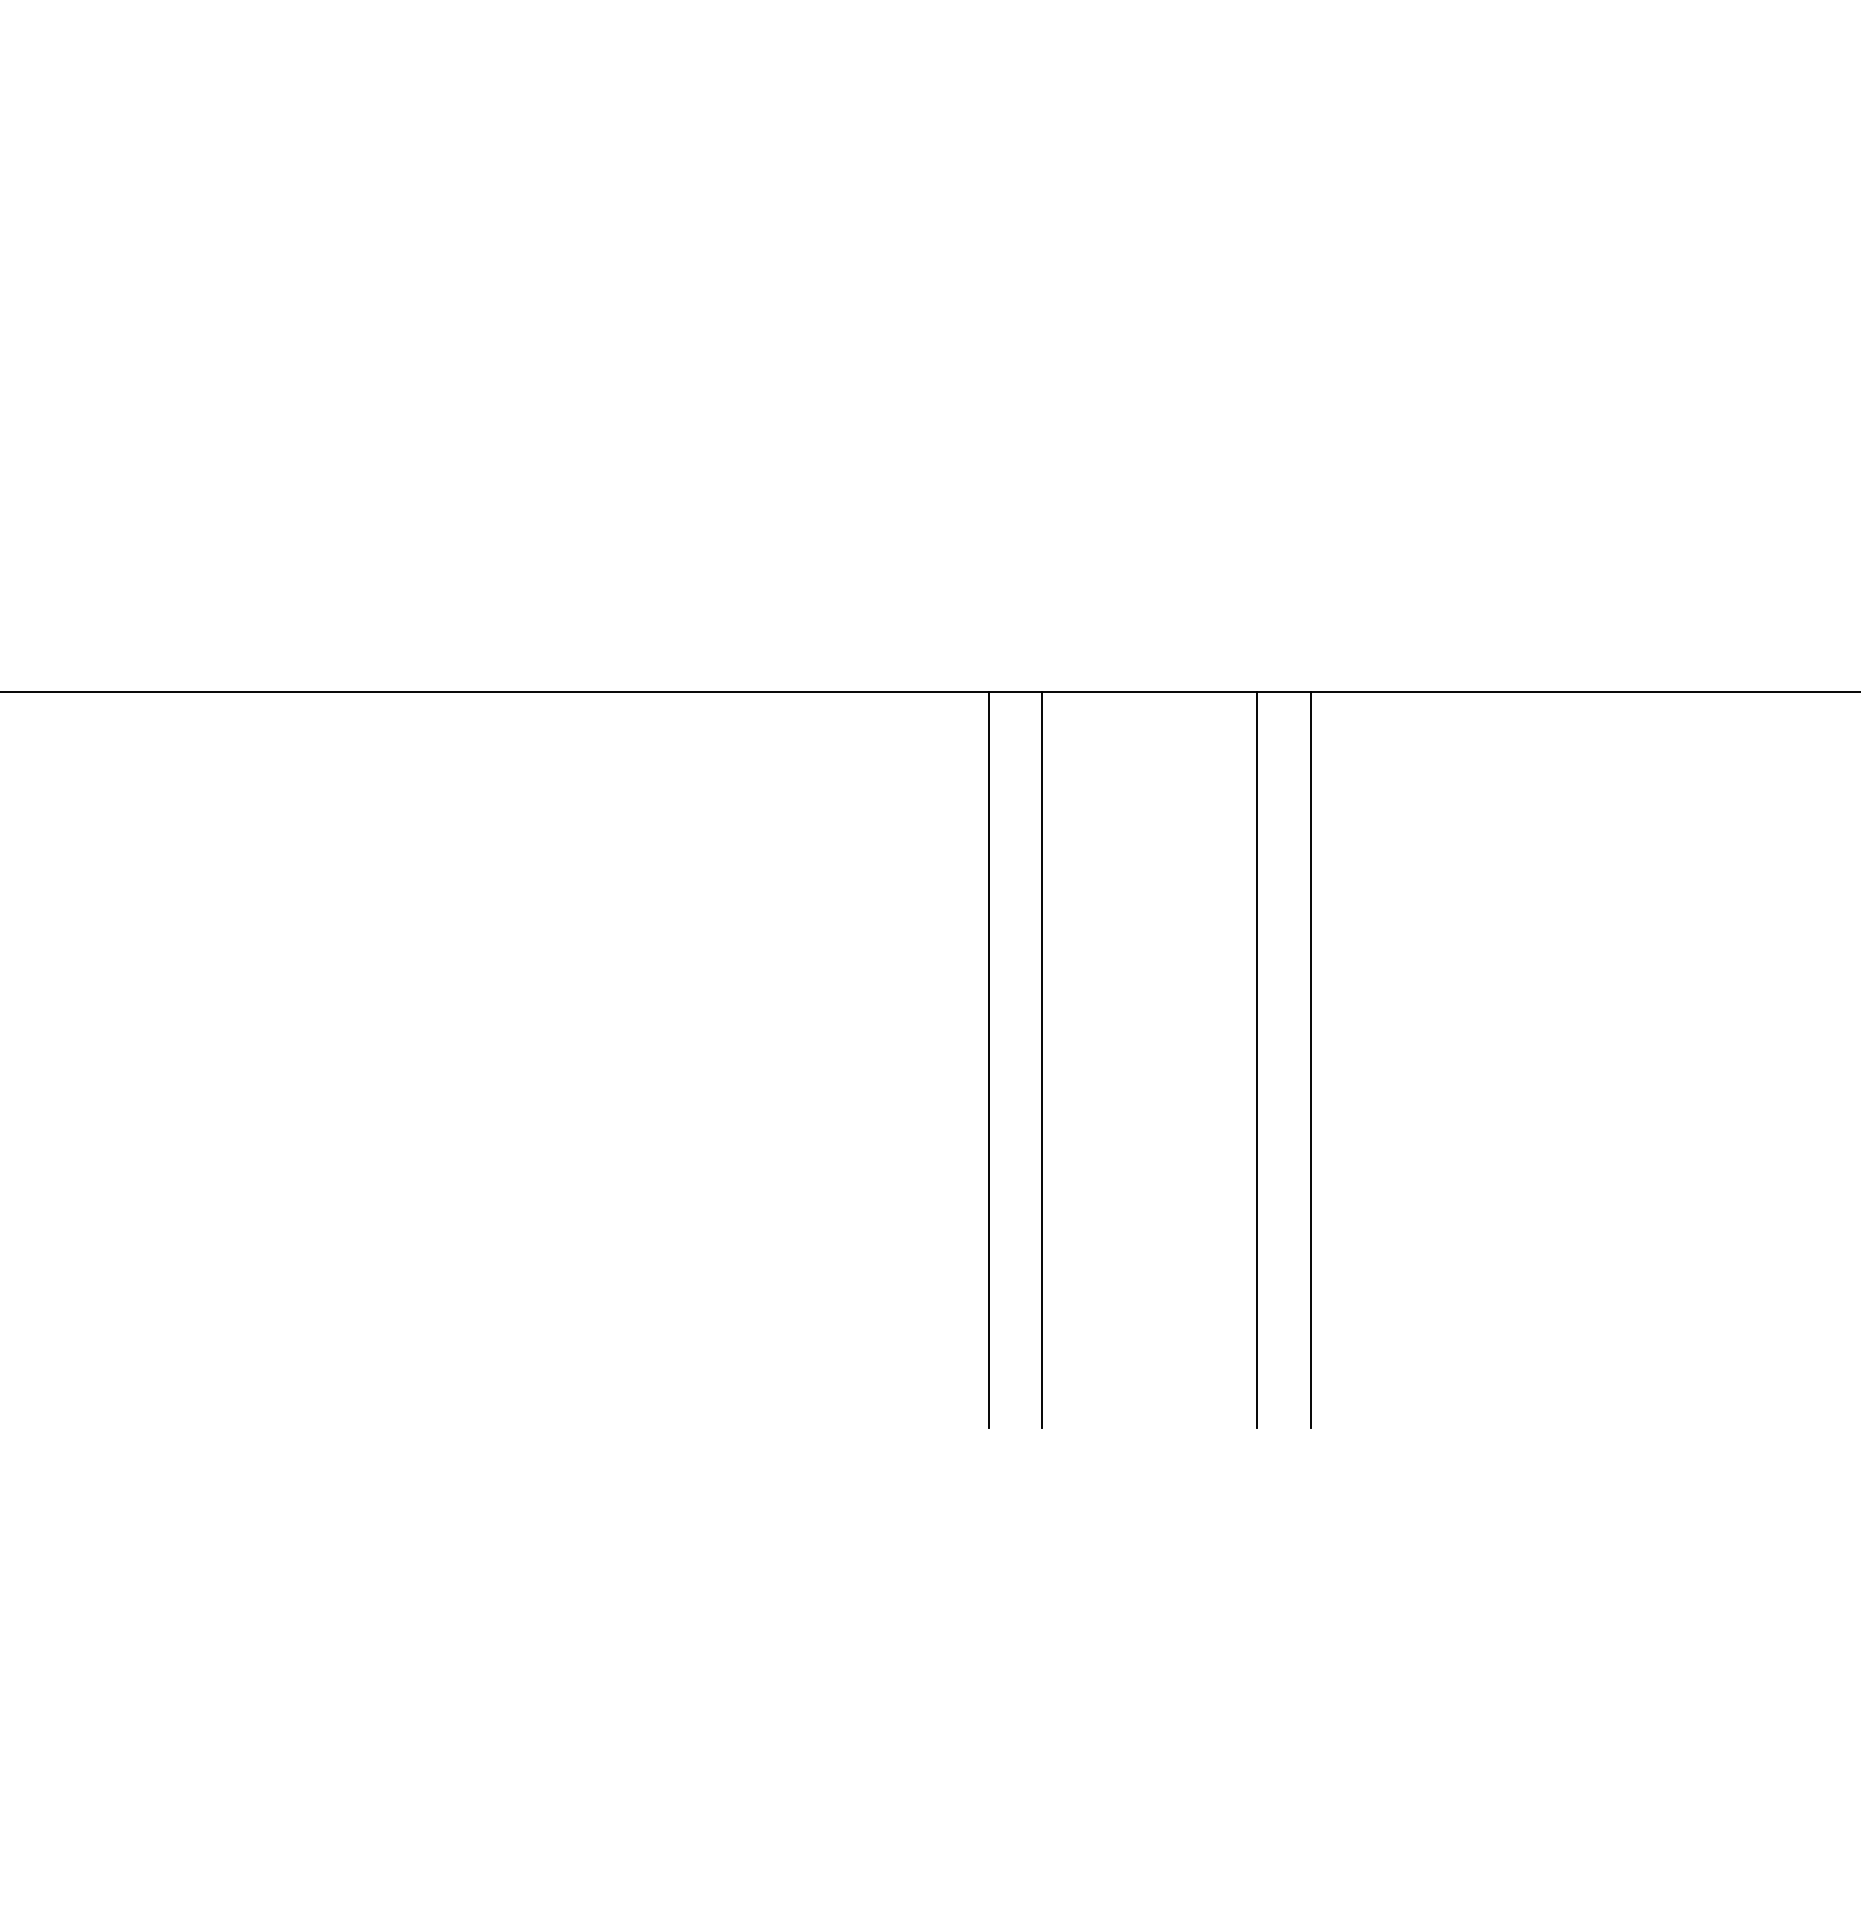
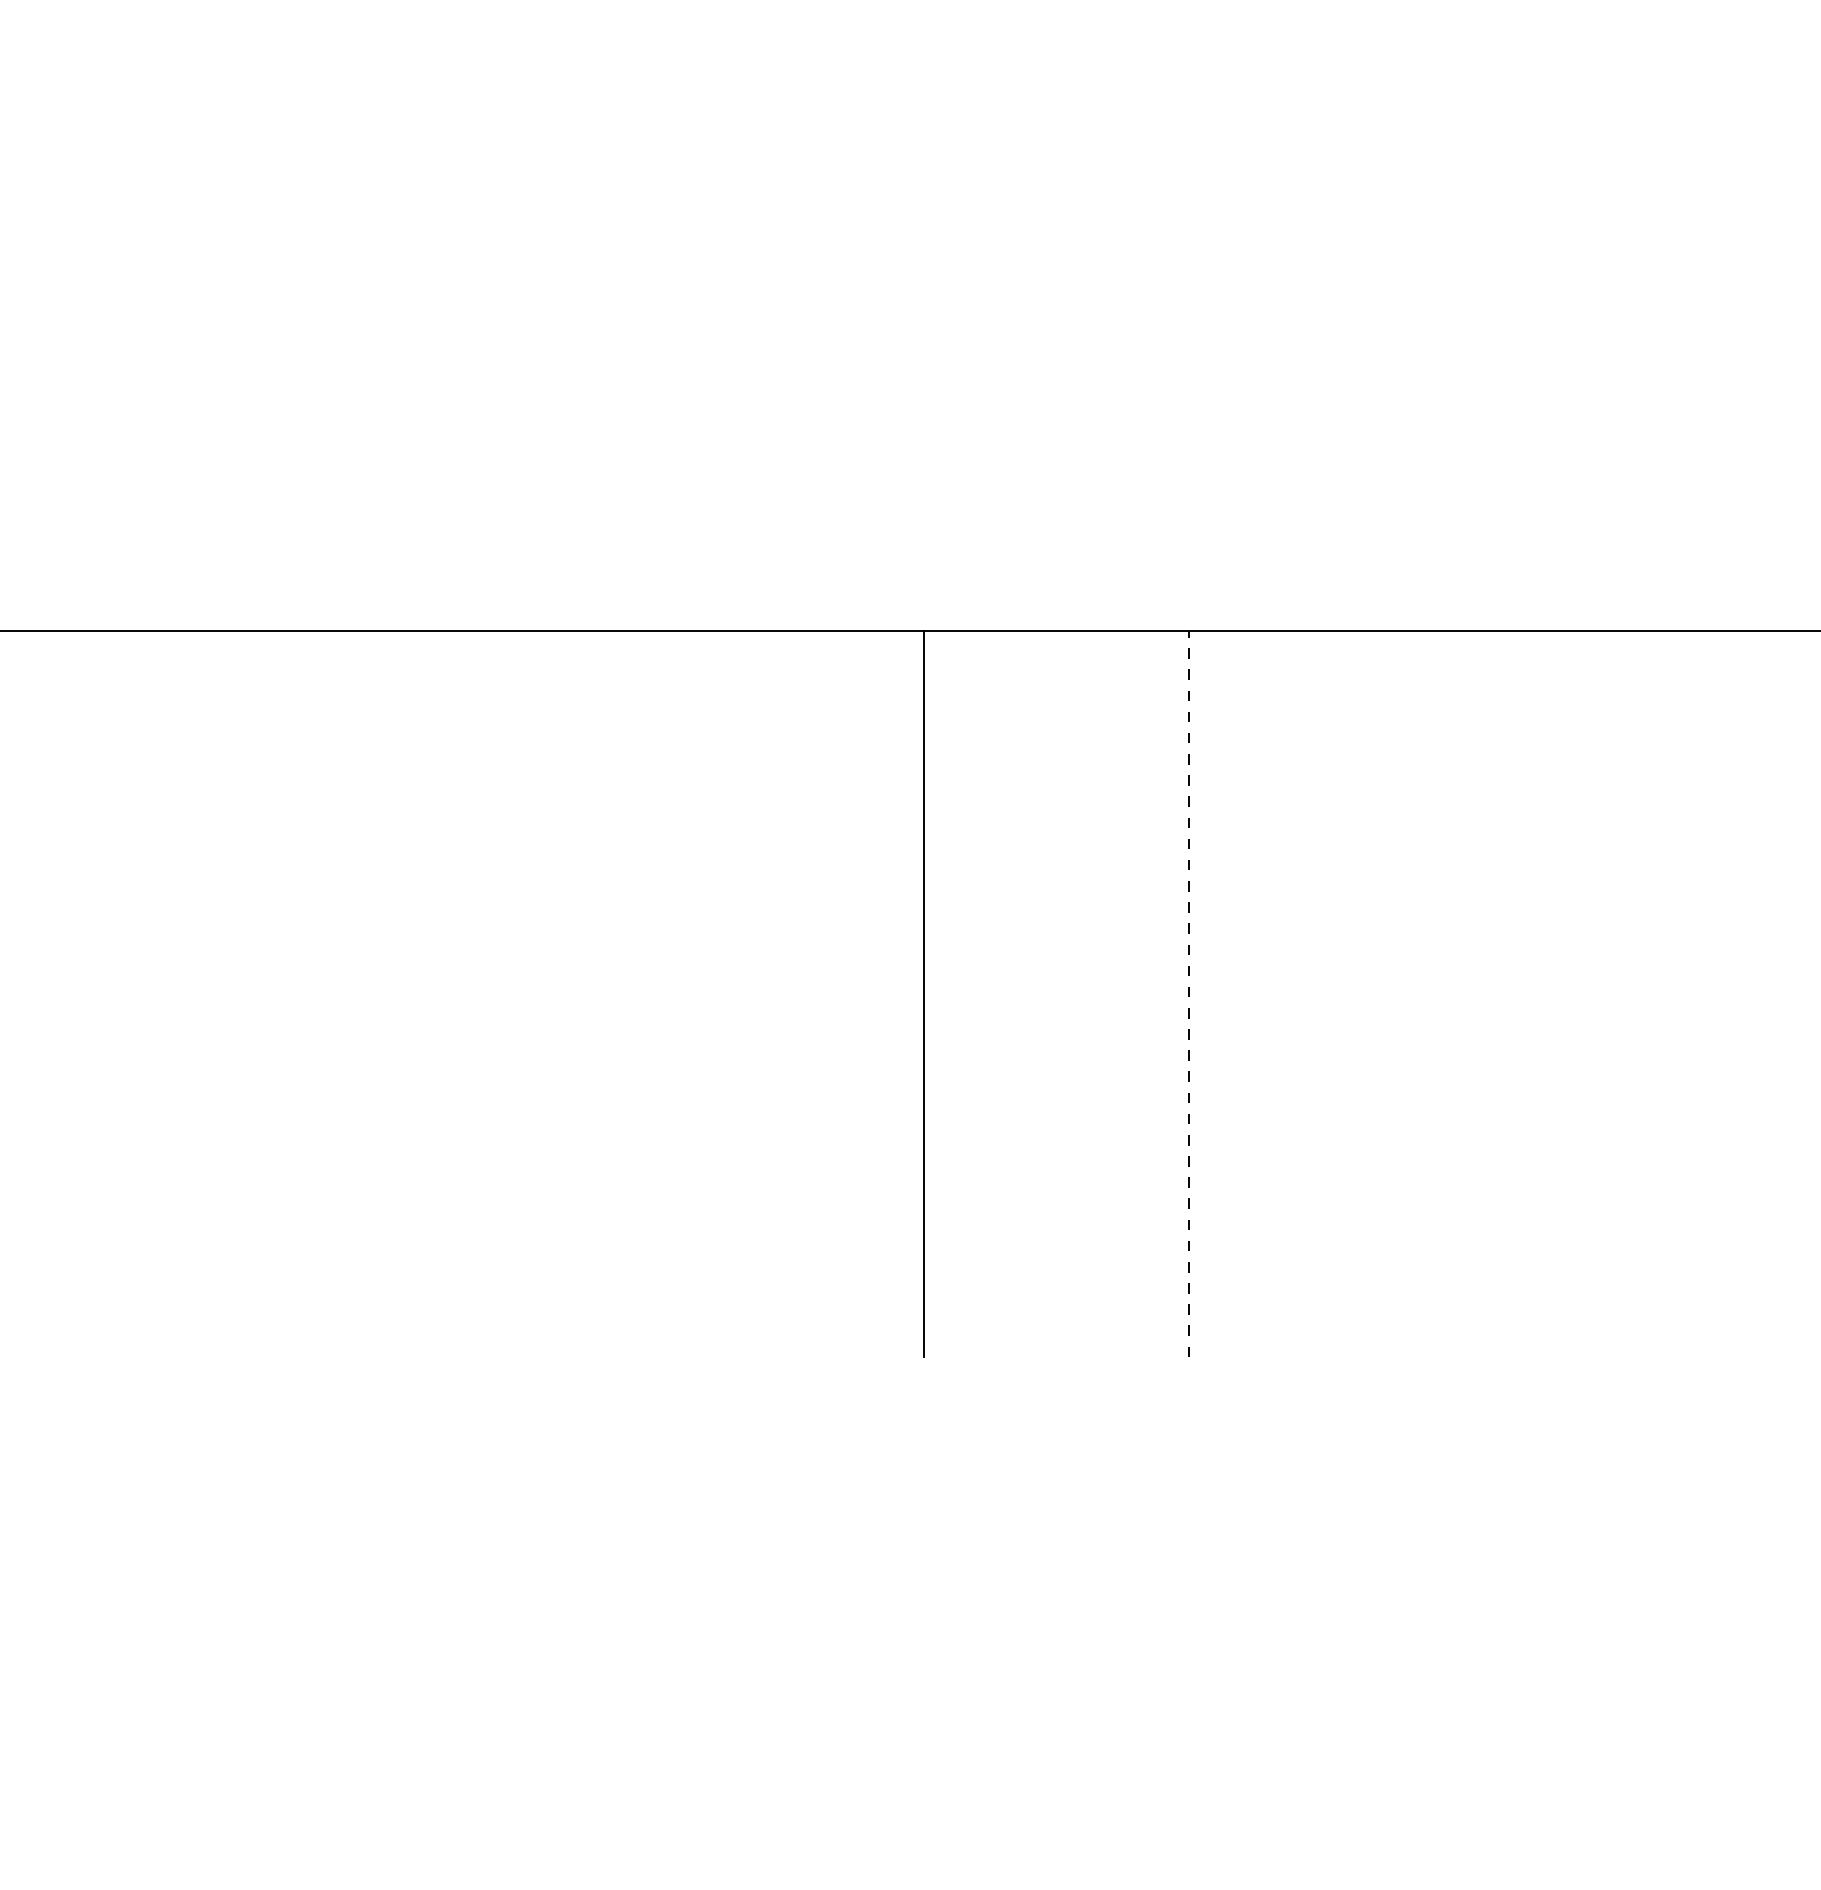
line: (1310, 1059) -> (1188, 993), solid -> dashed
line: (988, 1060) -> (870, 994), removed
line: (1256, 1060) -> (1135, 994), removed

